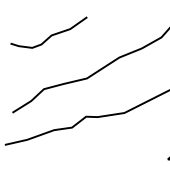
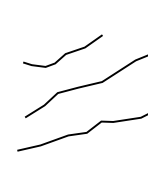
curve: (51, 34) -> (65, 53), moved

